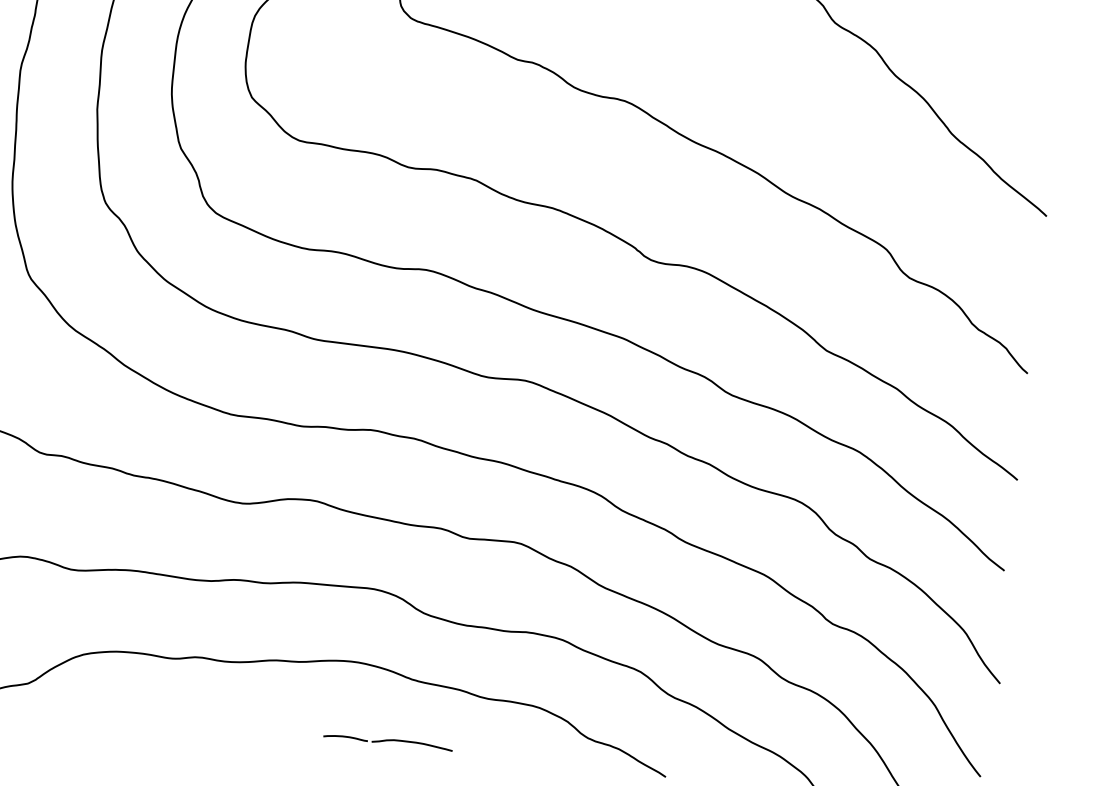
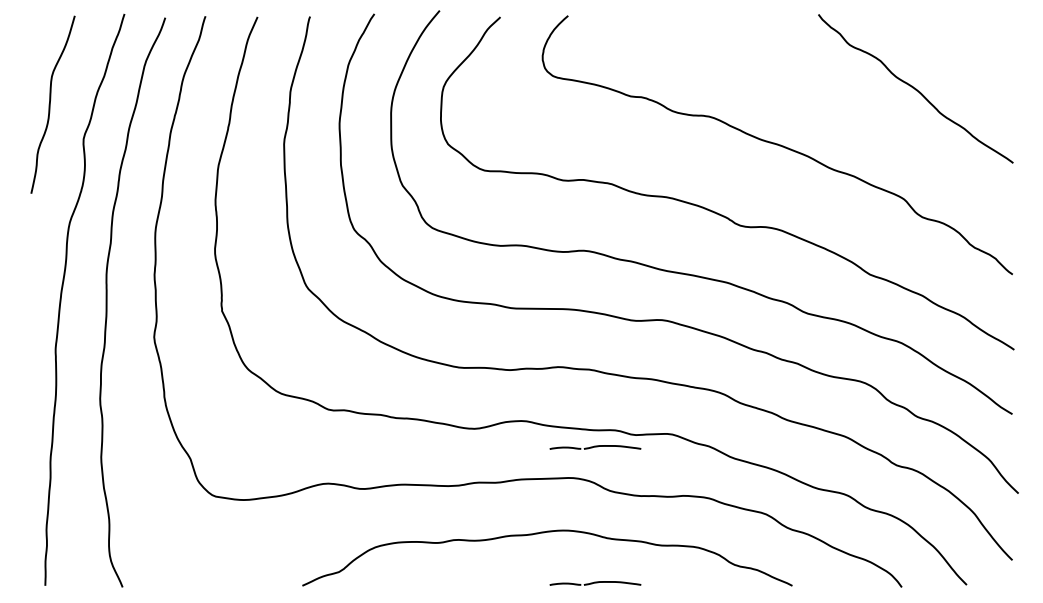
part: (410, 549) -> (595, 447), added

